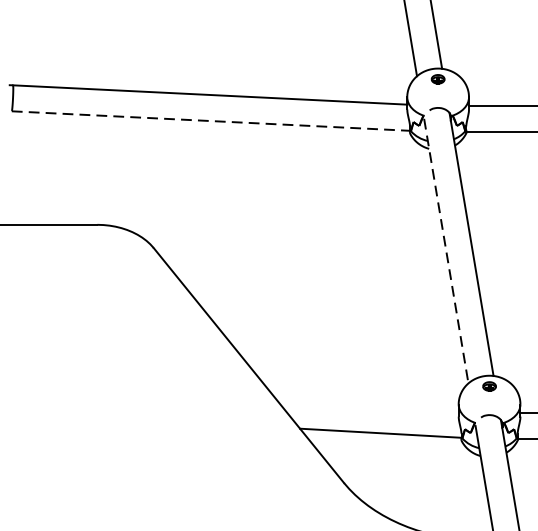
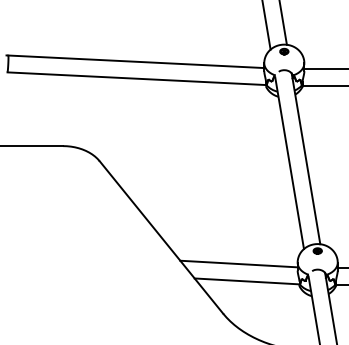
line: (212, 120) -> (137, 78), dashed -> solid
line: (446, 251) -> (289, 163), dashed -> solid
line: (367, 405) -> (238, 263), added

